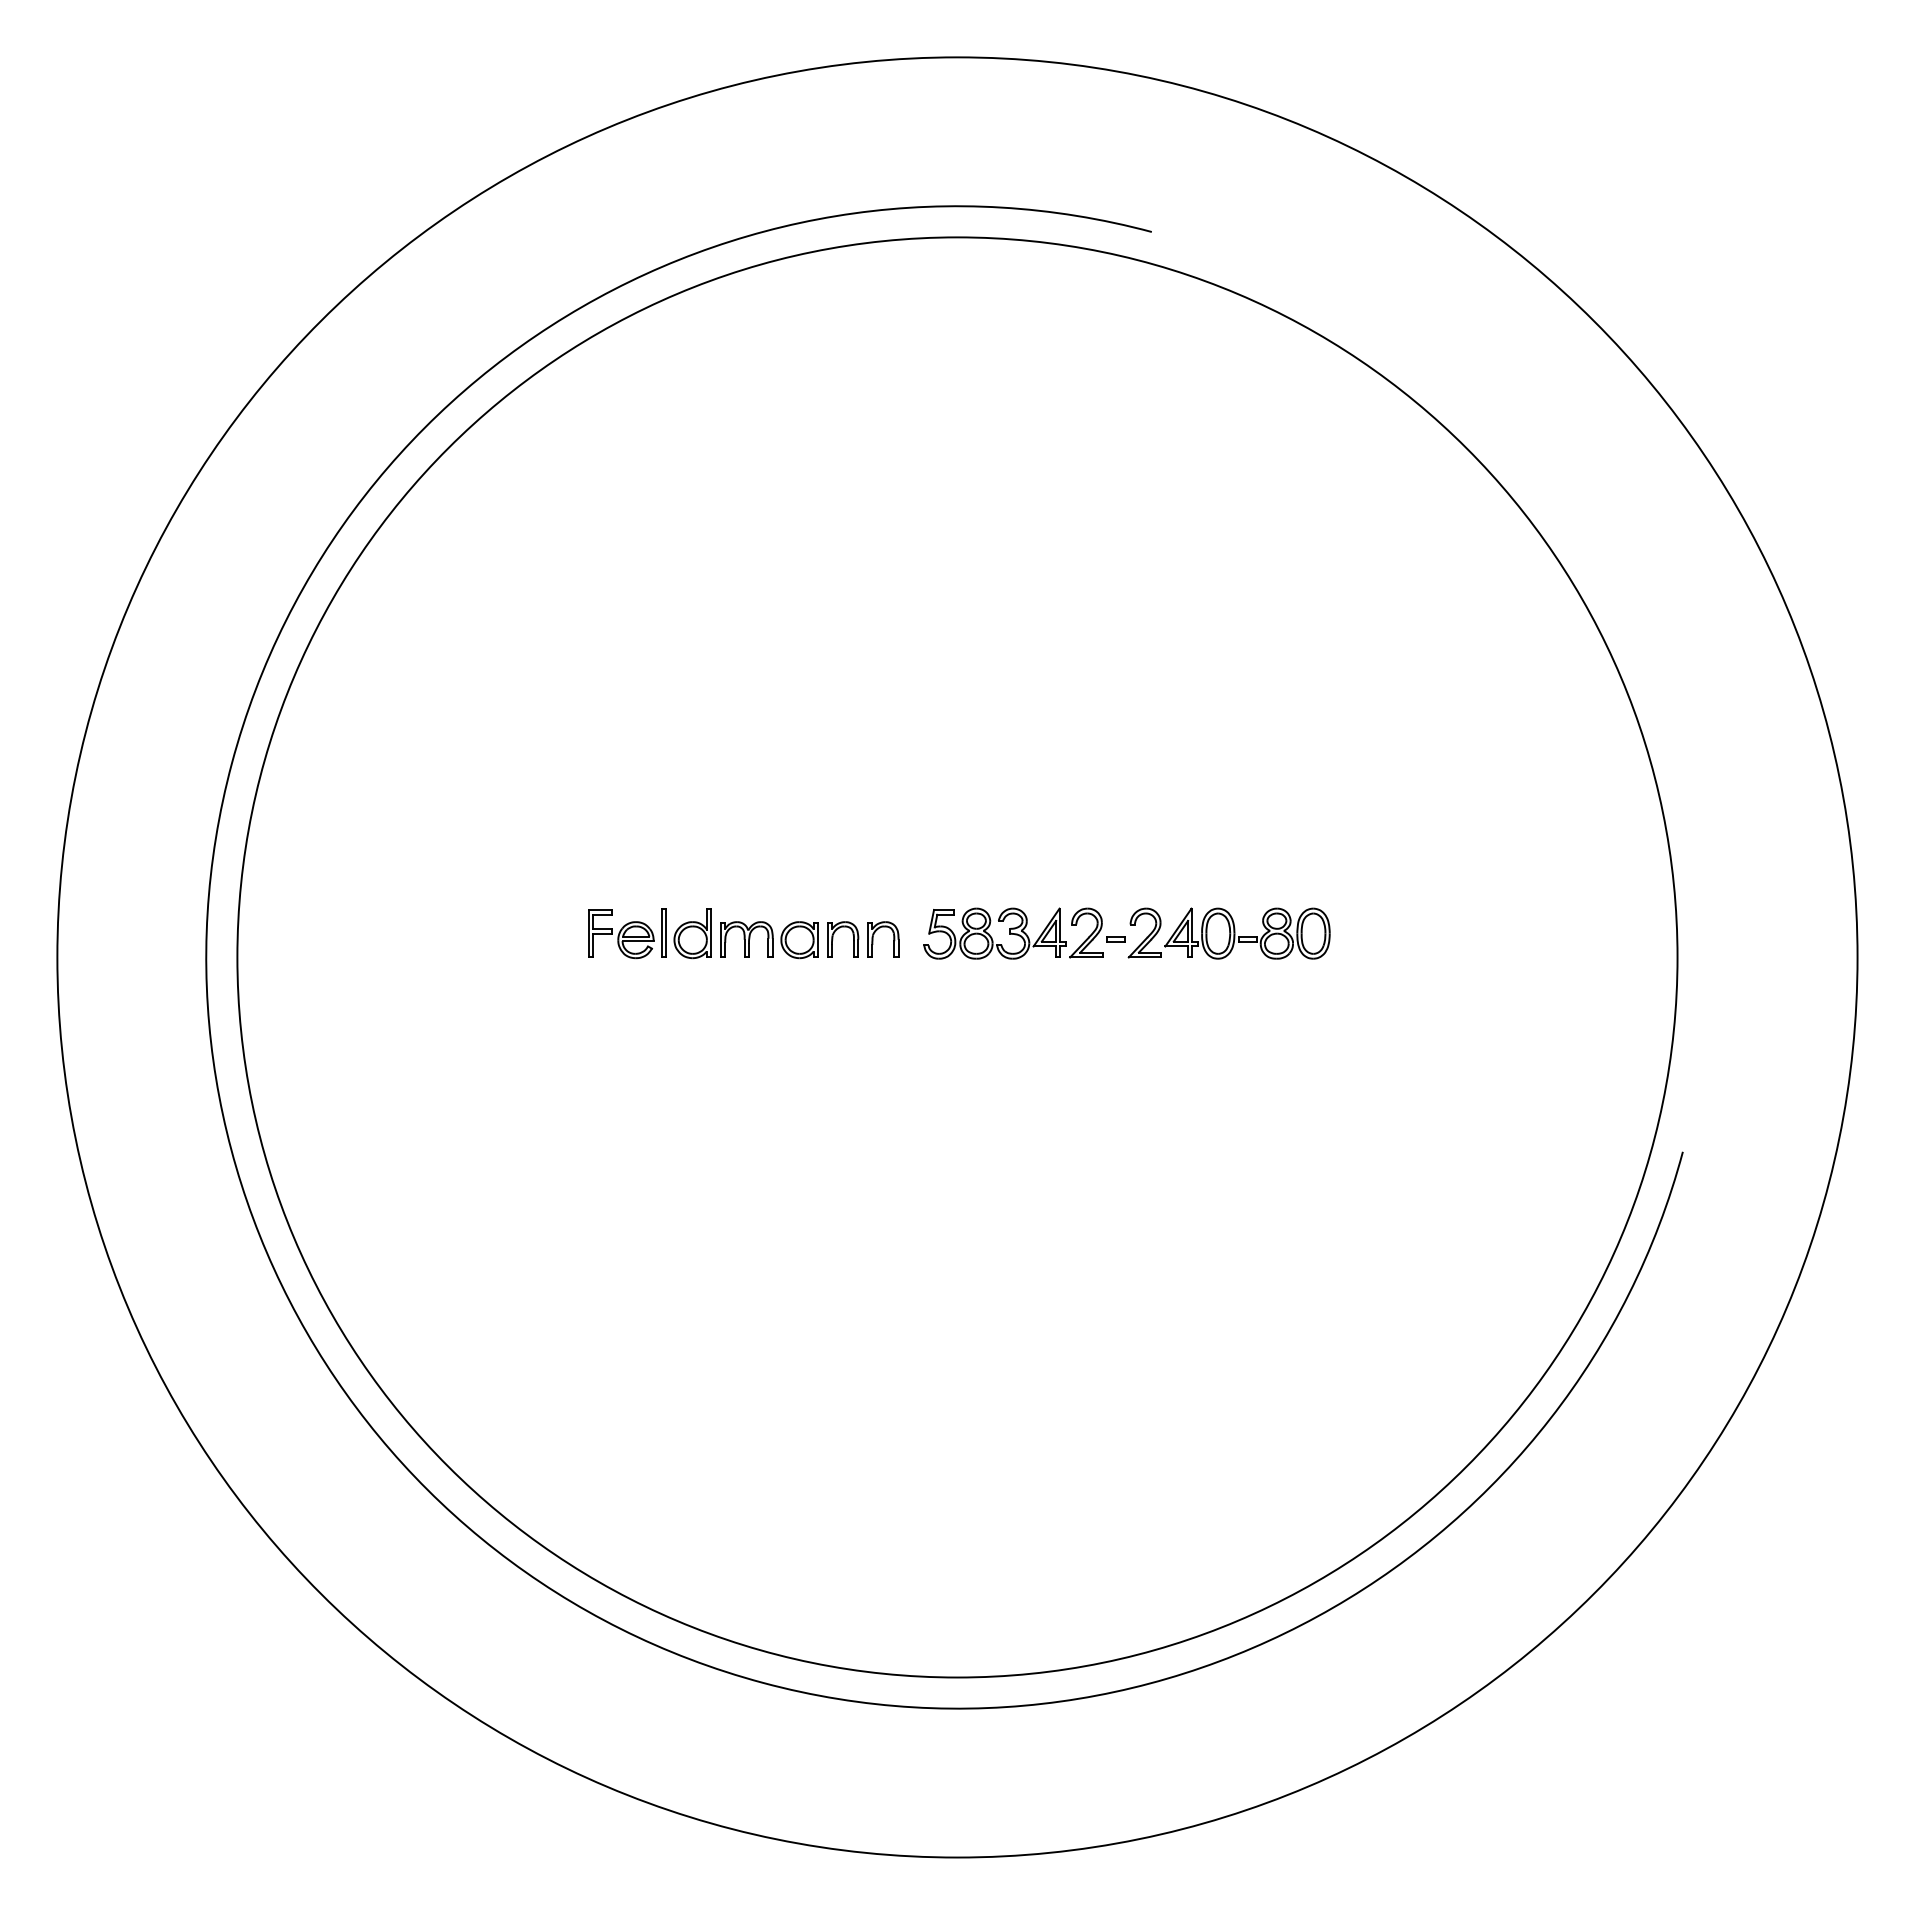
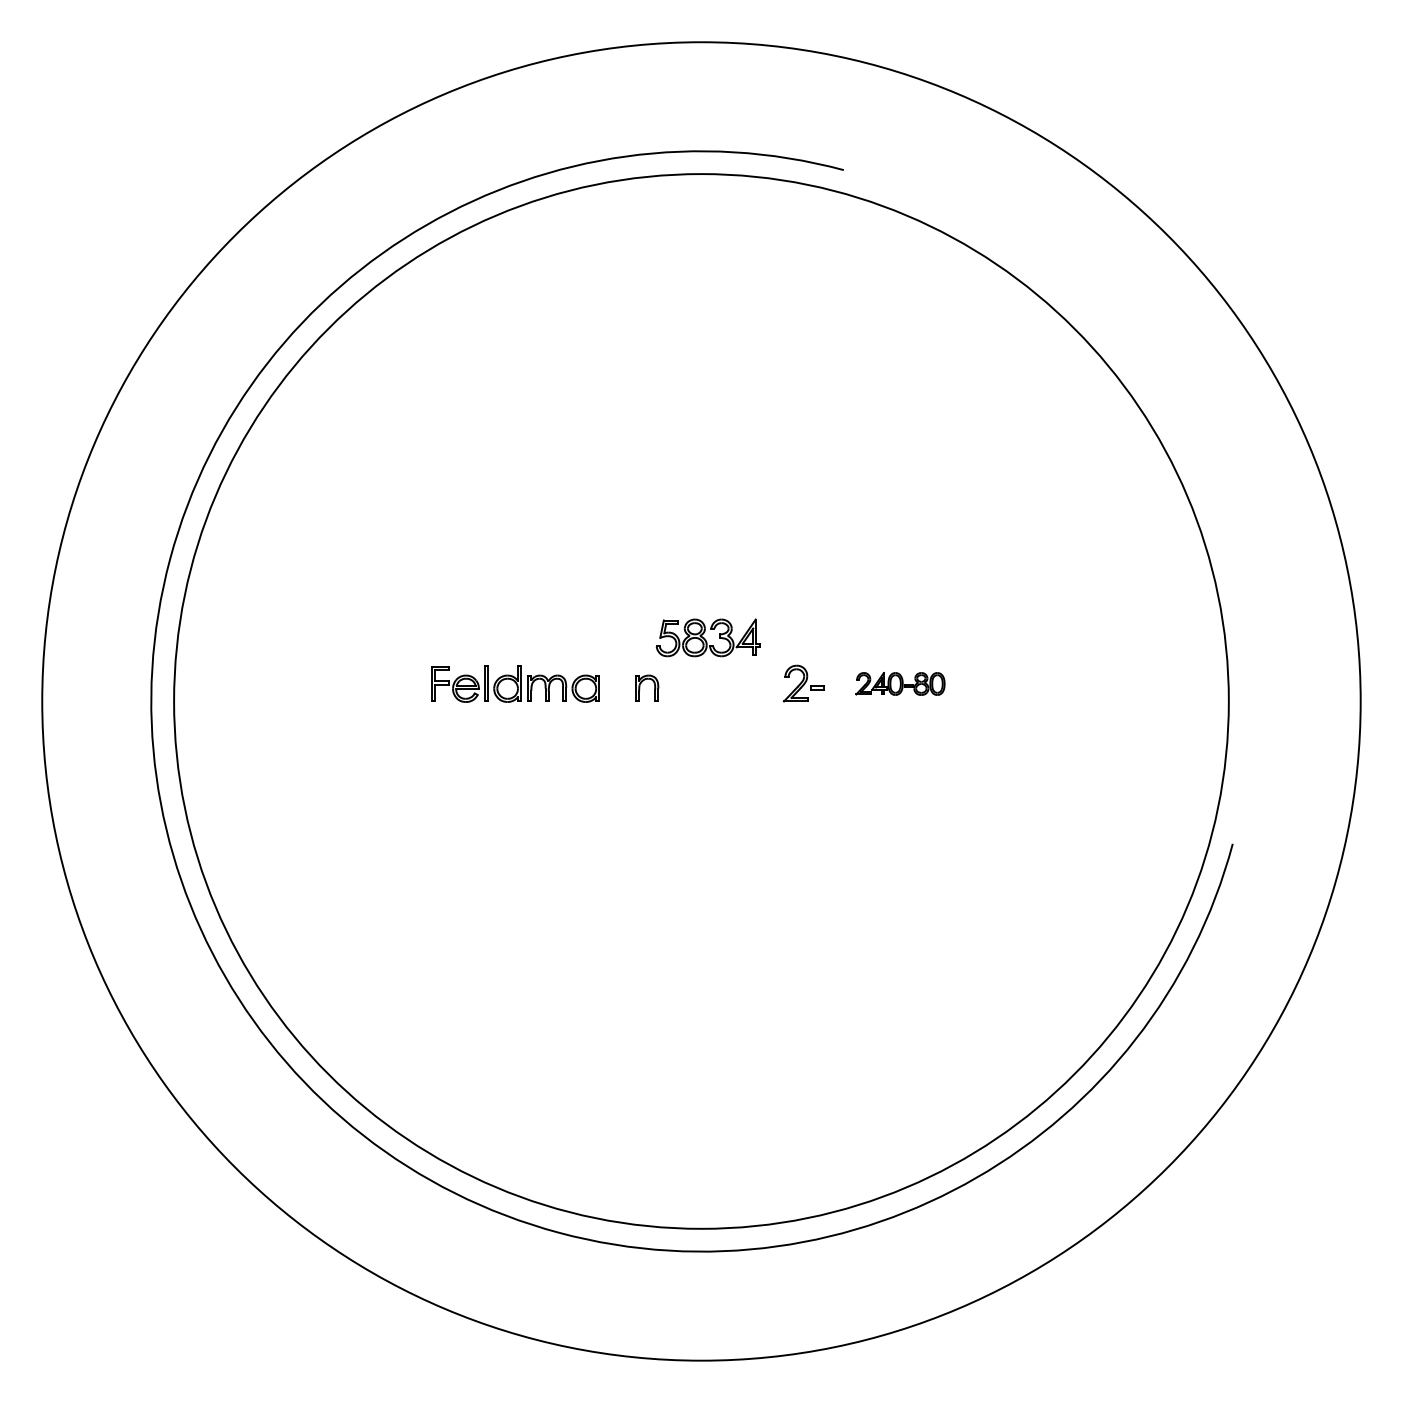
part: (994, 933) -> (708, 637), moved
part: (1228, 933) -> (899, 683), size x0.6
part: (852, 935) -> (624, 685), removed

